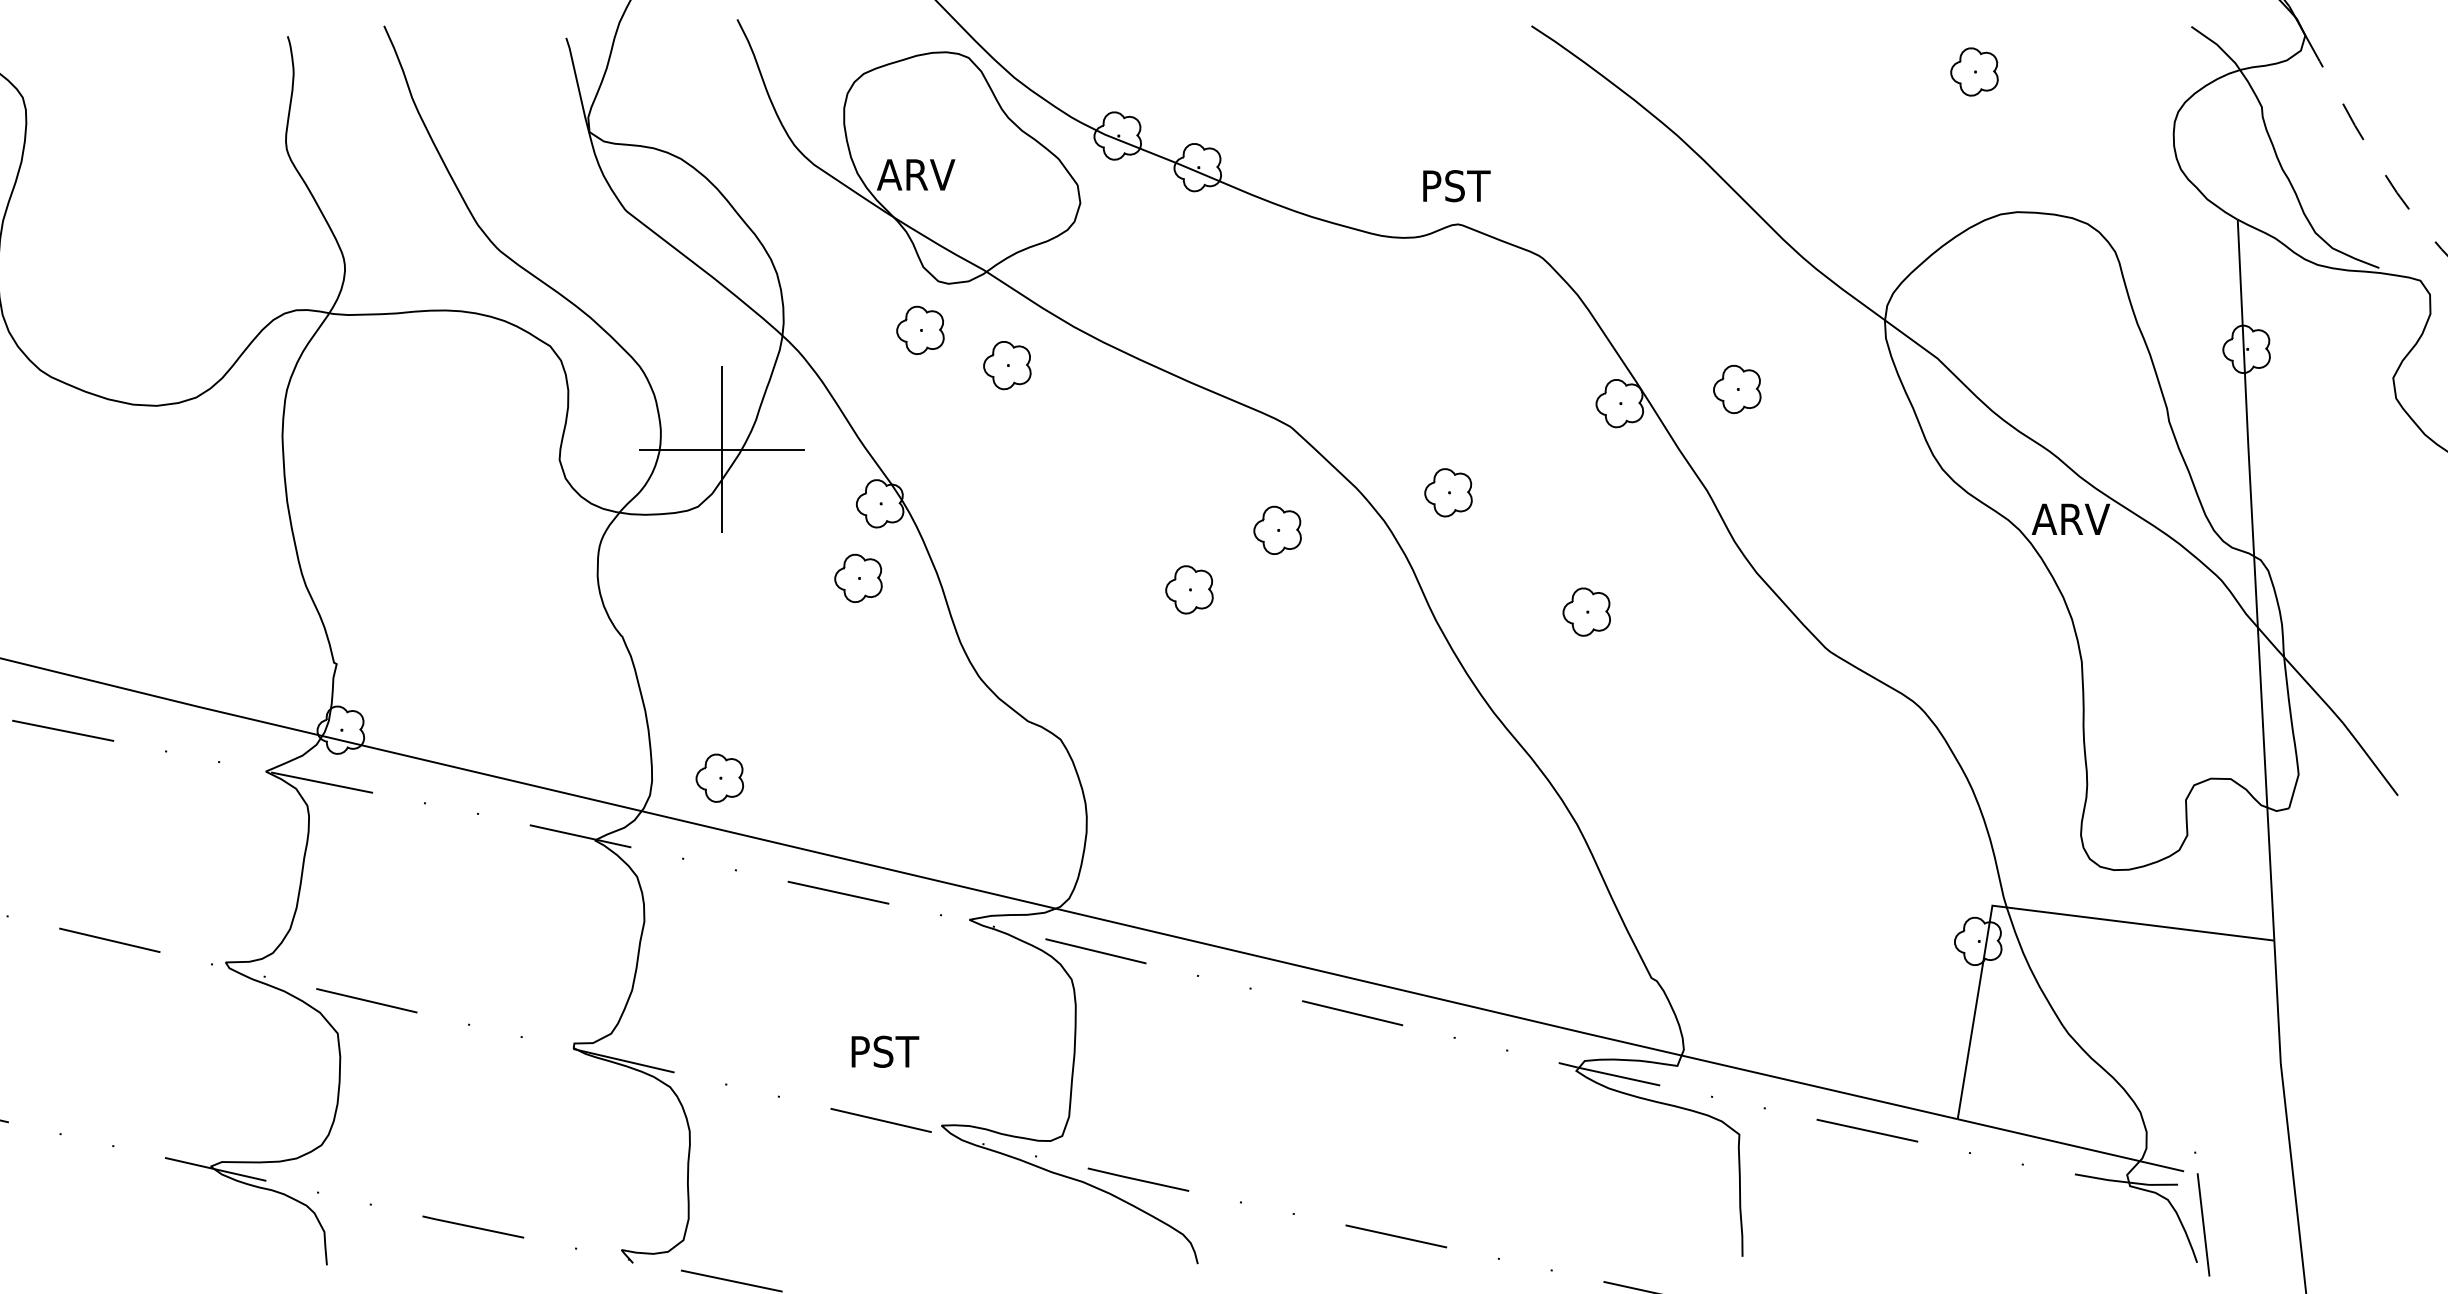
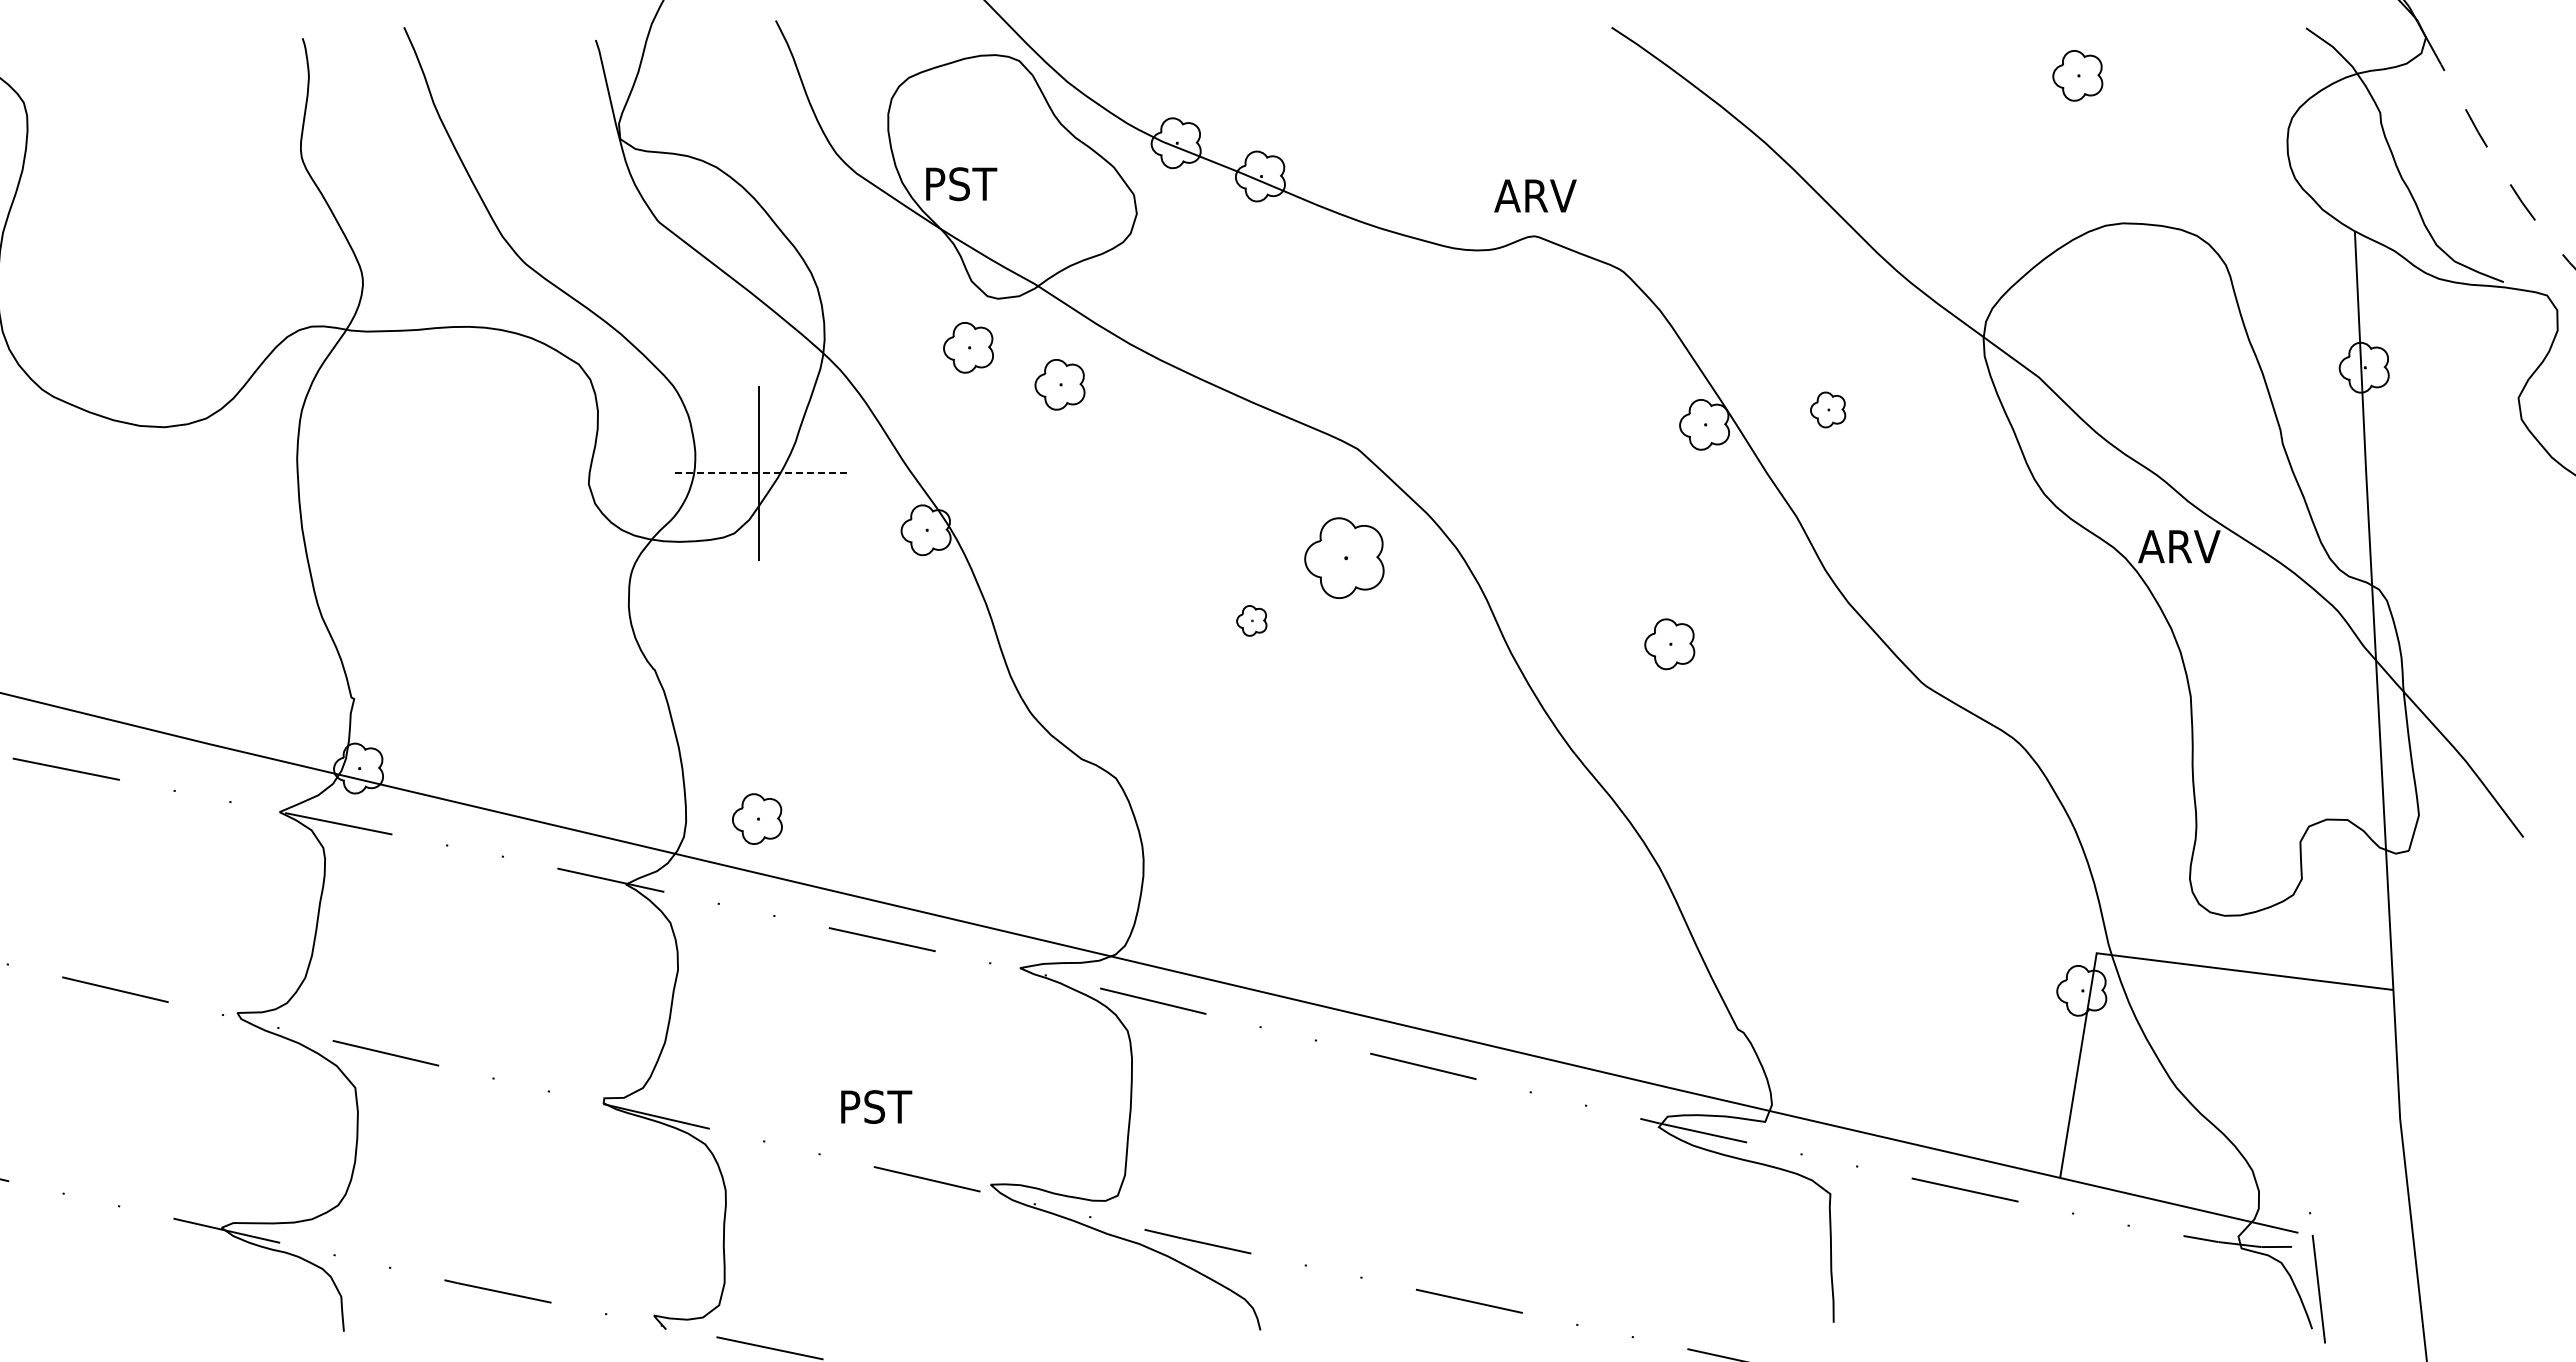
text: (915, 175) -> (963, 184), ARV -> PST
text: (1459, 185) -> (1535, 195), PST -> ARV
part: (1736, 389) -> (1827, 409), size x0.7
line: (721, 449) -> (759, 473), solid -> dashed
part: (1447, 492) -> (1523, 518), removed
part: (1277, 530) -> (1344, 558), size x1.6
part: (857, 578) -> (902, 608), removed
part: (1189, 589) -> (1251, 620), size x0.6
text: (885, 1051) -> (876, 1106), moved

